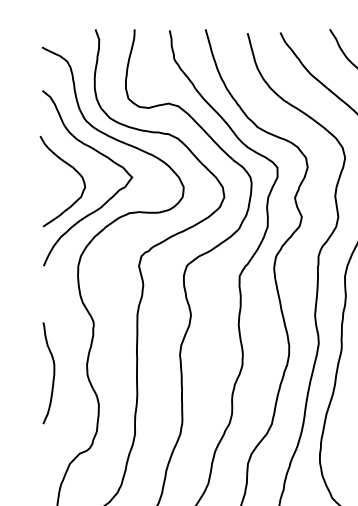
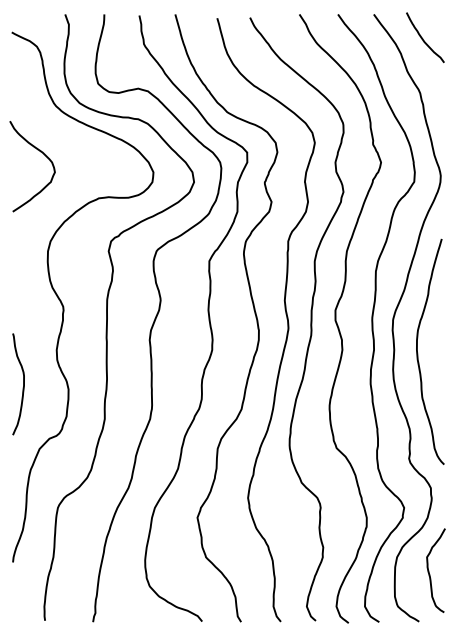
curve: (101, 155) -> (71, 140), removed
curve: (53, 373) -> (23, 384), moved

